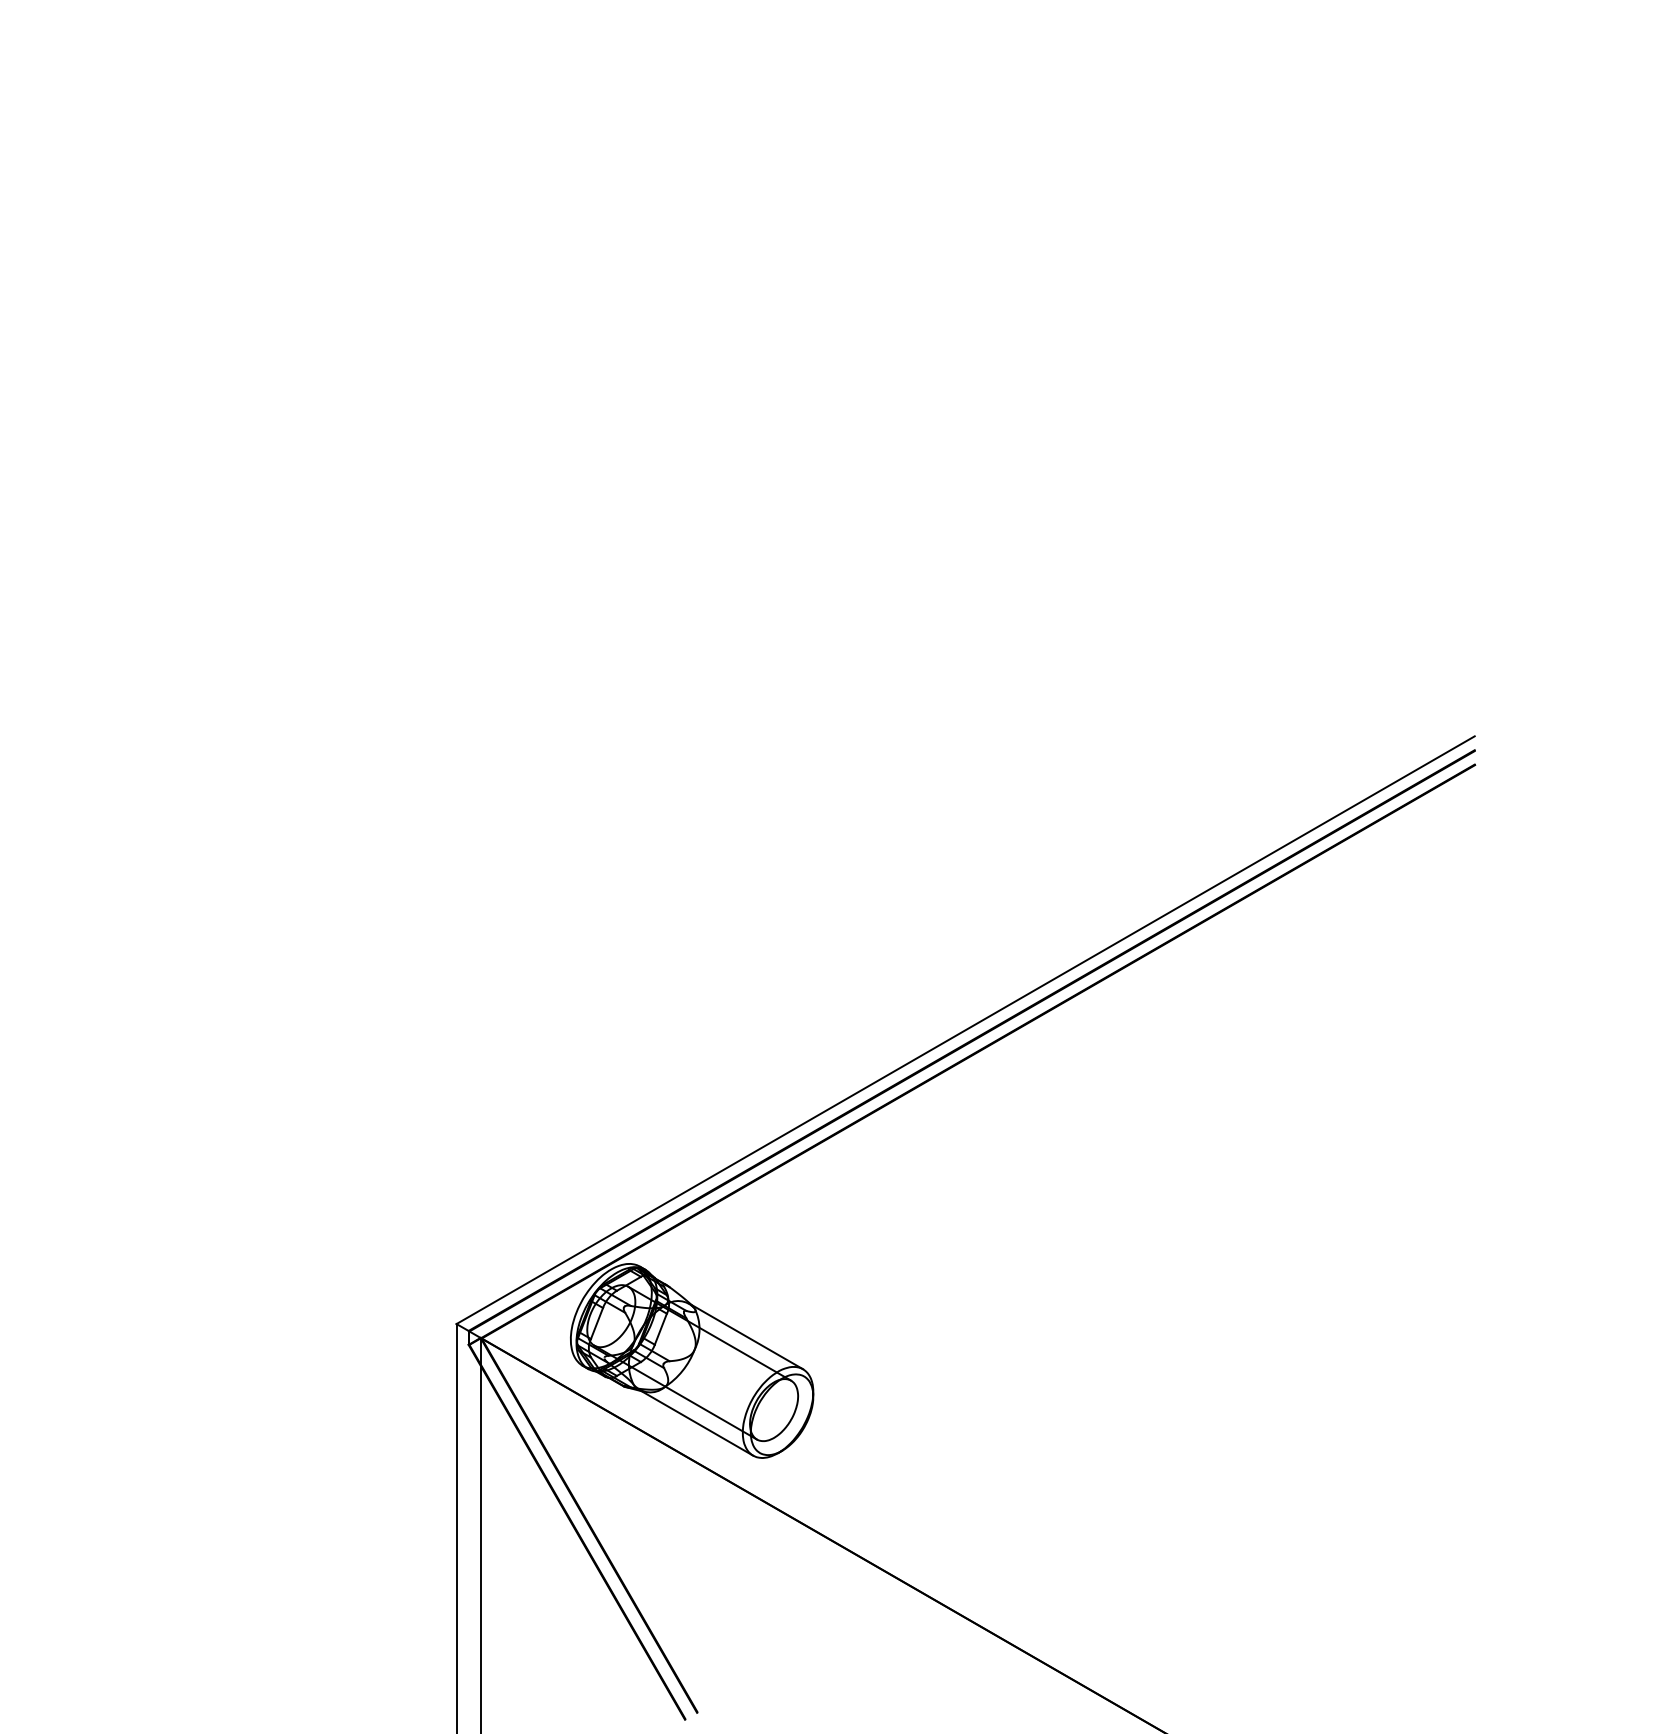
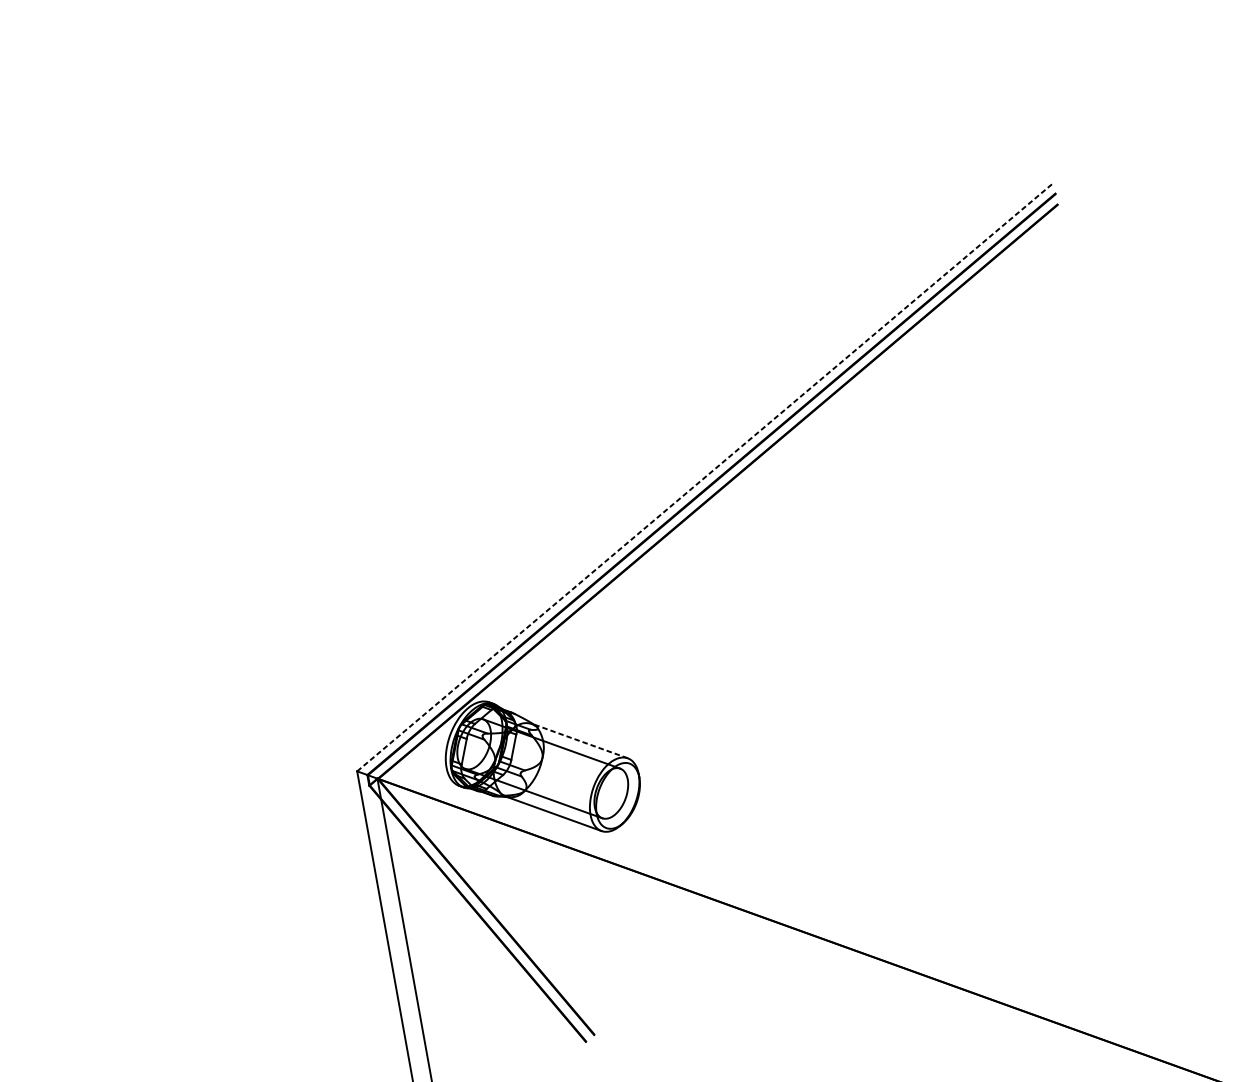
line: (965, 1030) -> (705, 477), solid -> dashed
line: (746, 1336) -> (580, 741), solid -> dashed

